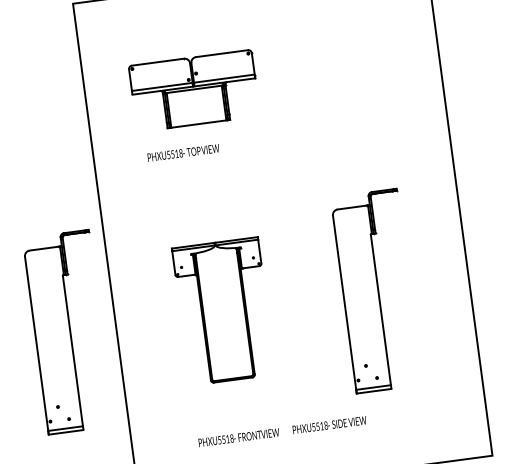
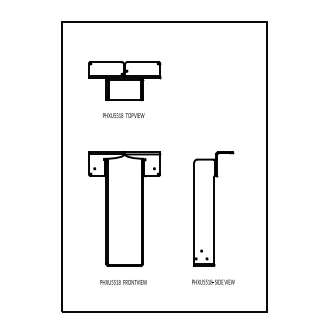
text: (183, 152) -> (123, 115), moved
part: (223, 310) -> (124, 208), size x1.43
part: (68, 330) -> (34, 208), removed
text: (329, 423) -> (213, 281), moved

